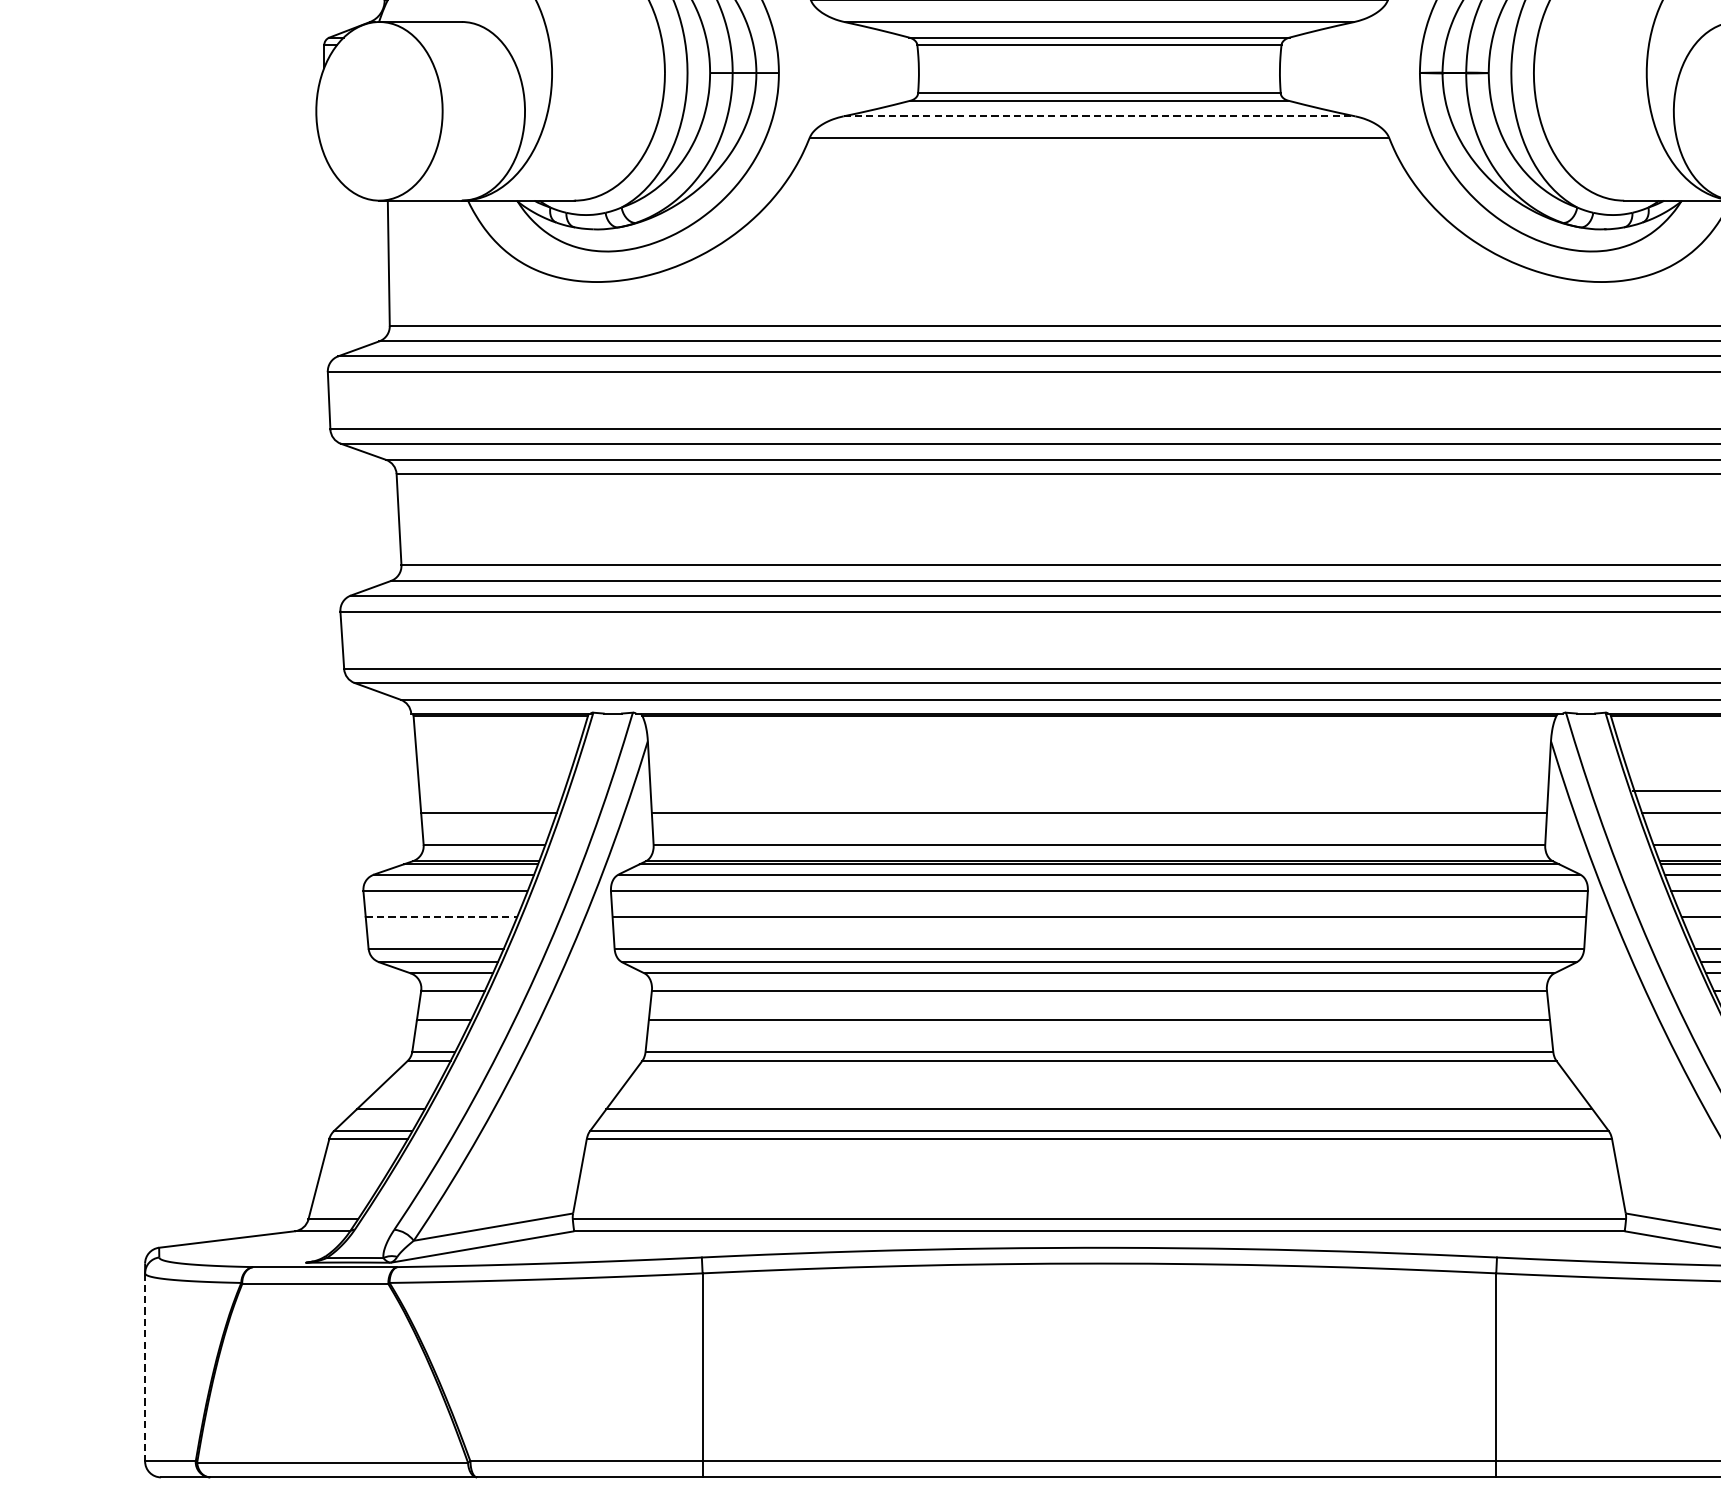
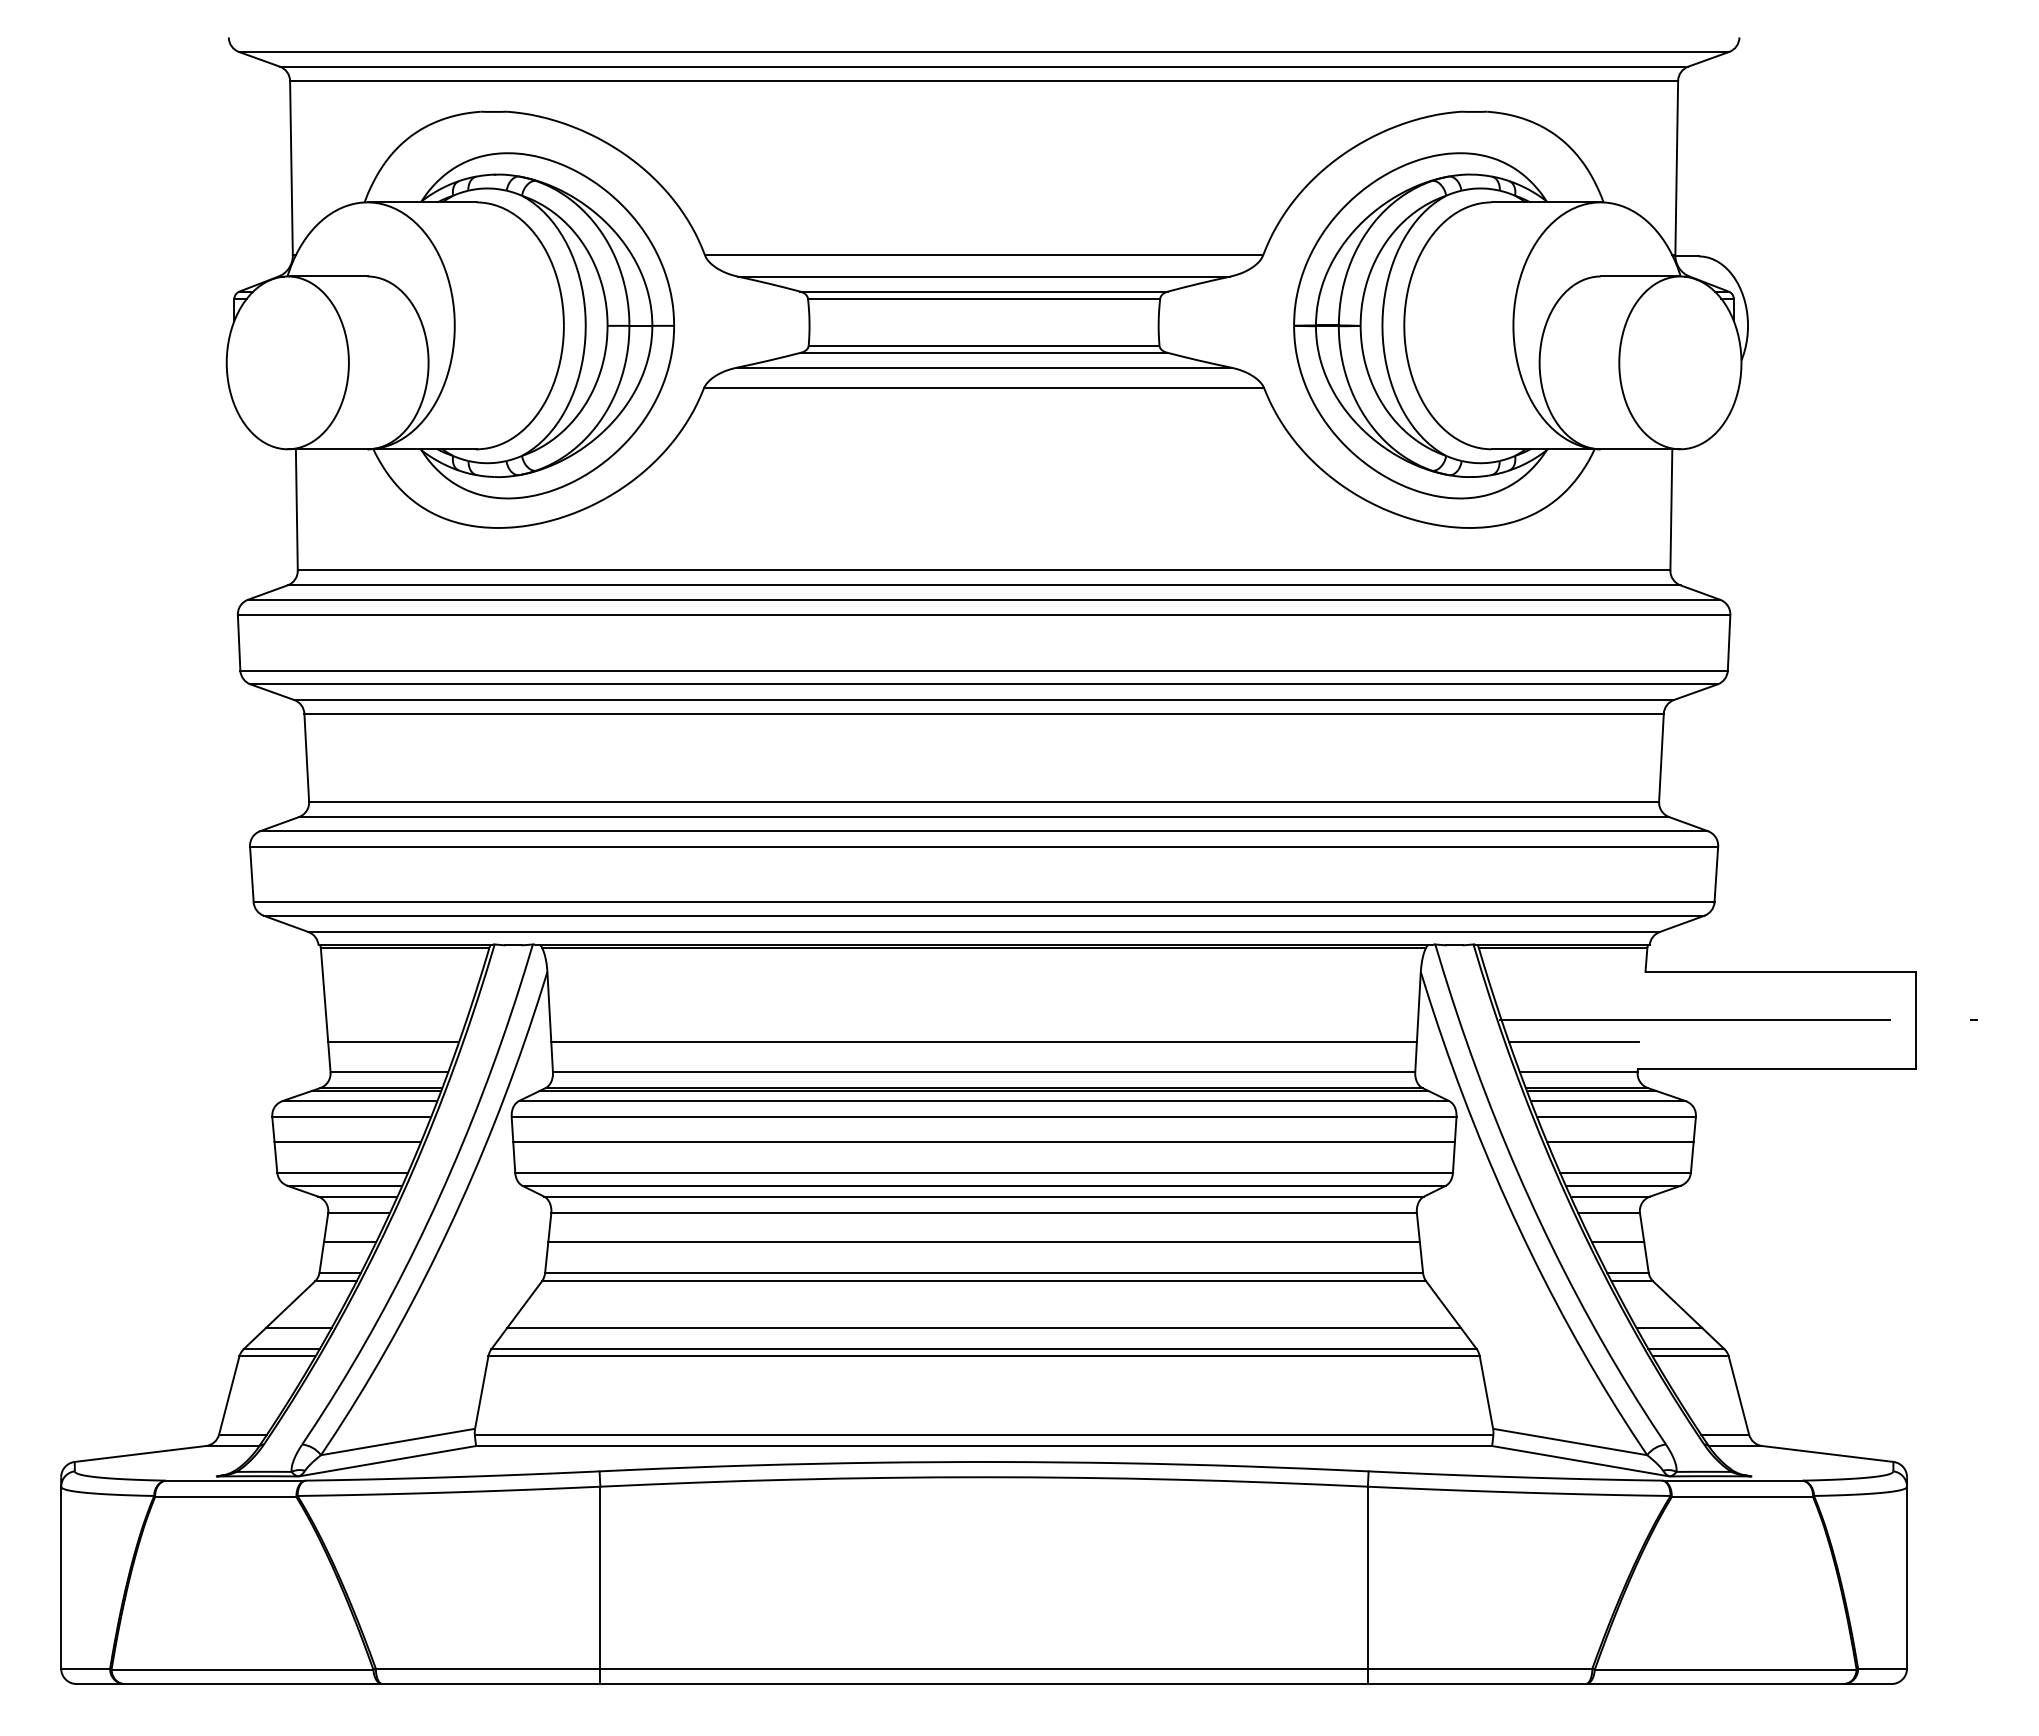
line: (1099, 116) -> (984, 367), dashed -> solid
line: (442, 916) -> (348, 1141), dashed -> solid
line: (145, 1367) -> (61, 1577), dashed -> solid

